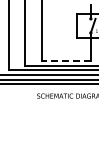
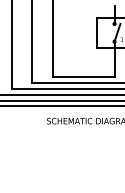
line: (66, 61) -> (83, 77), dashed -> solid

